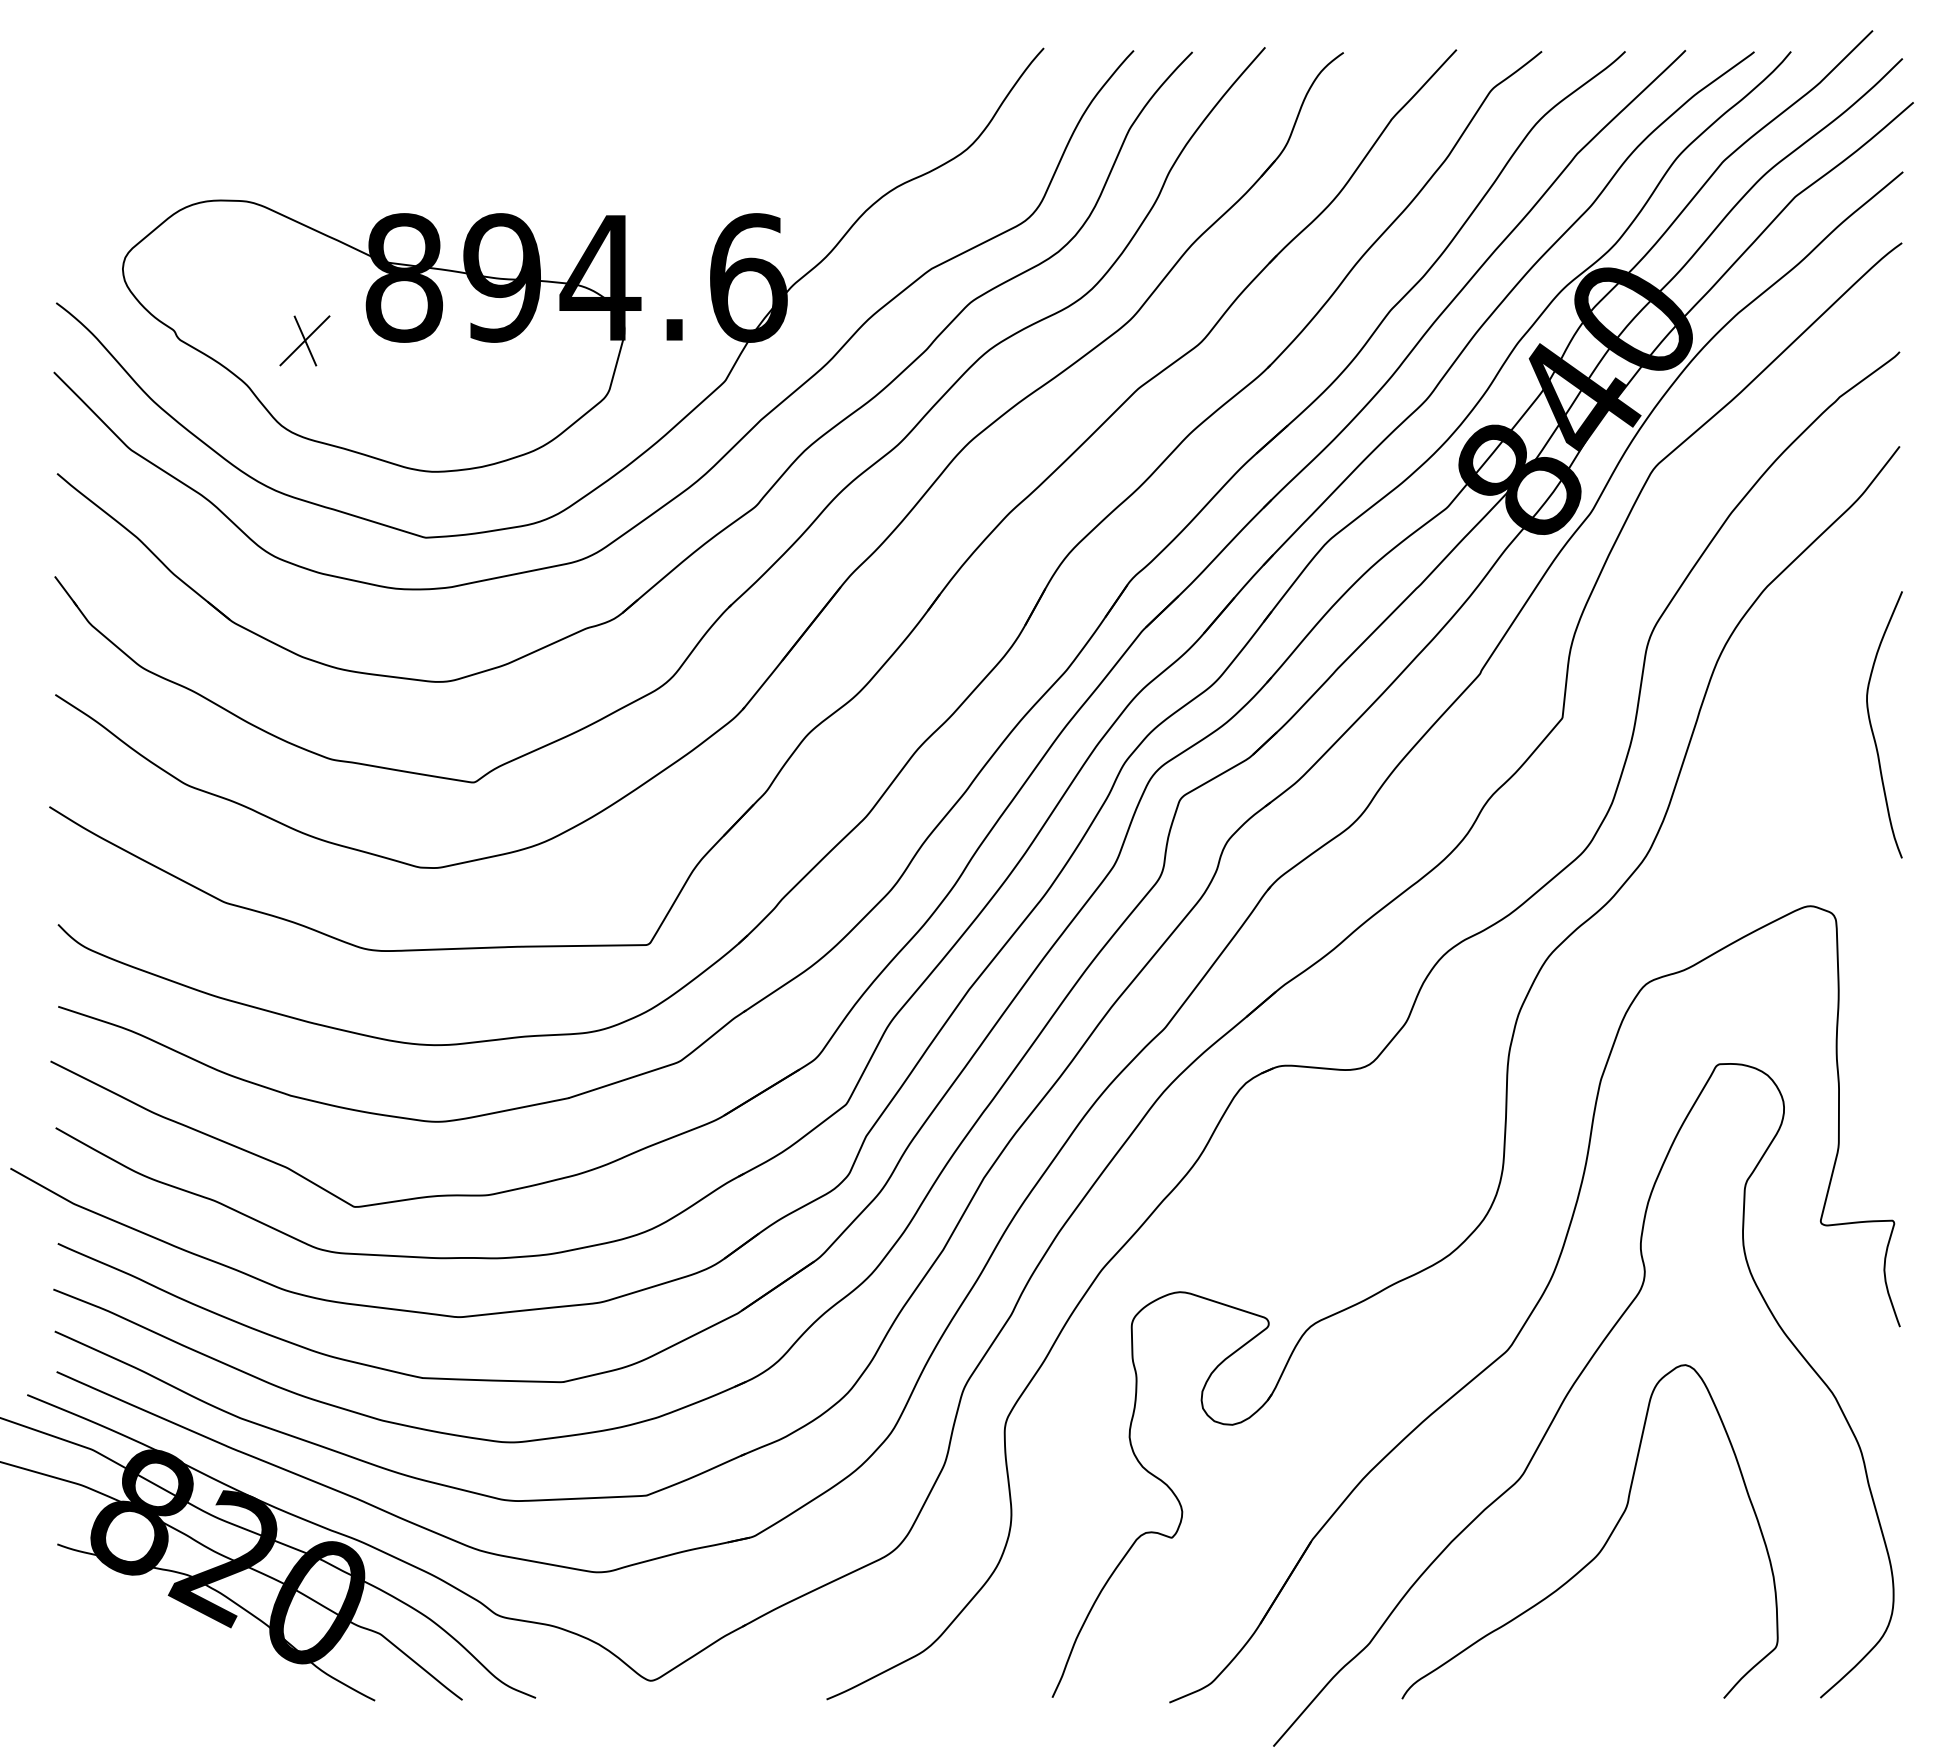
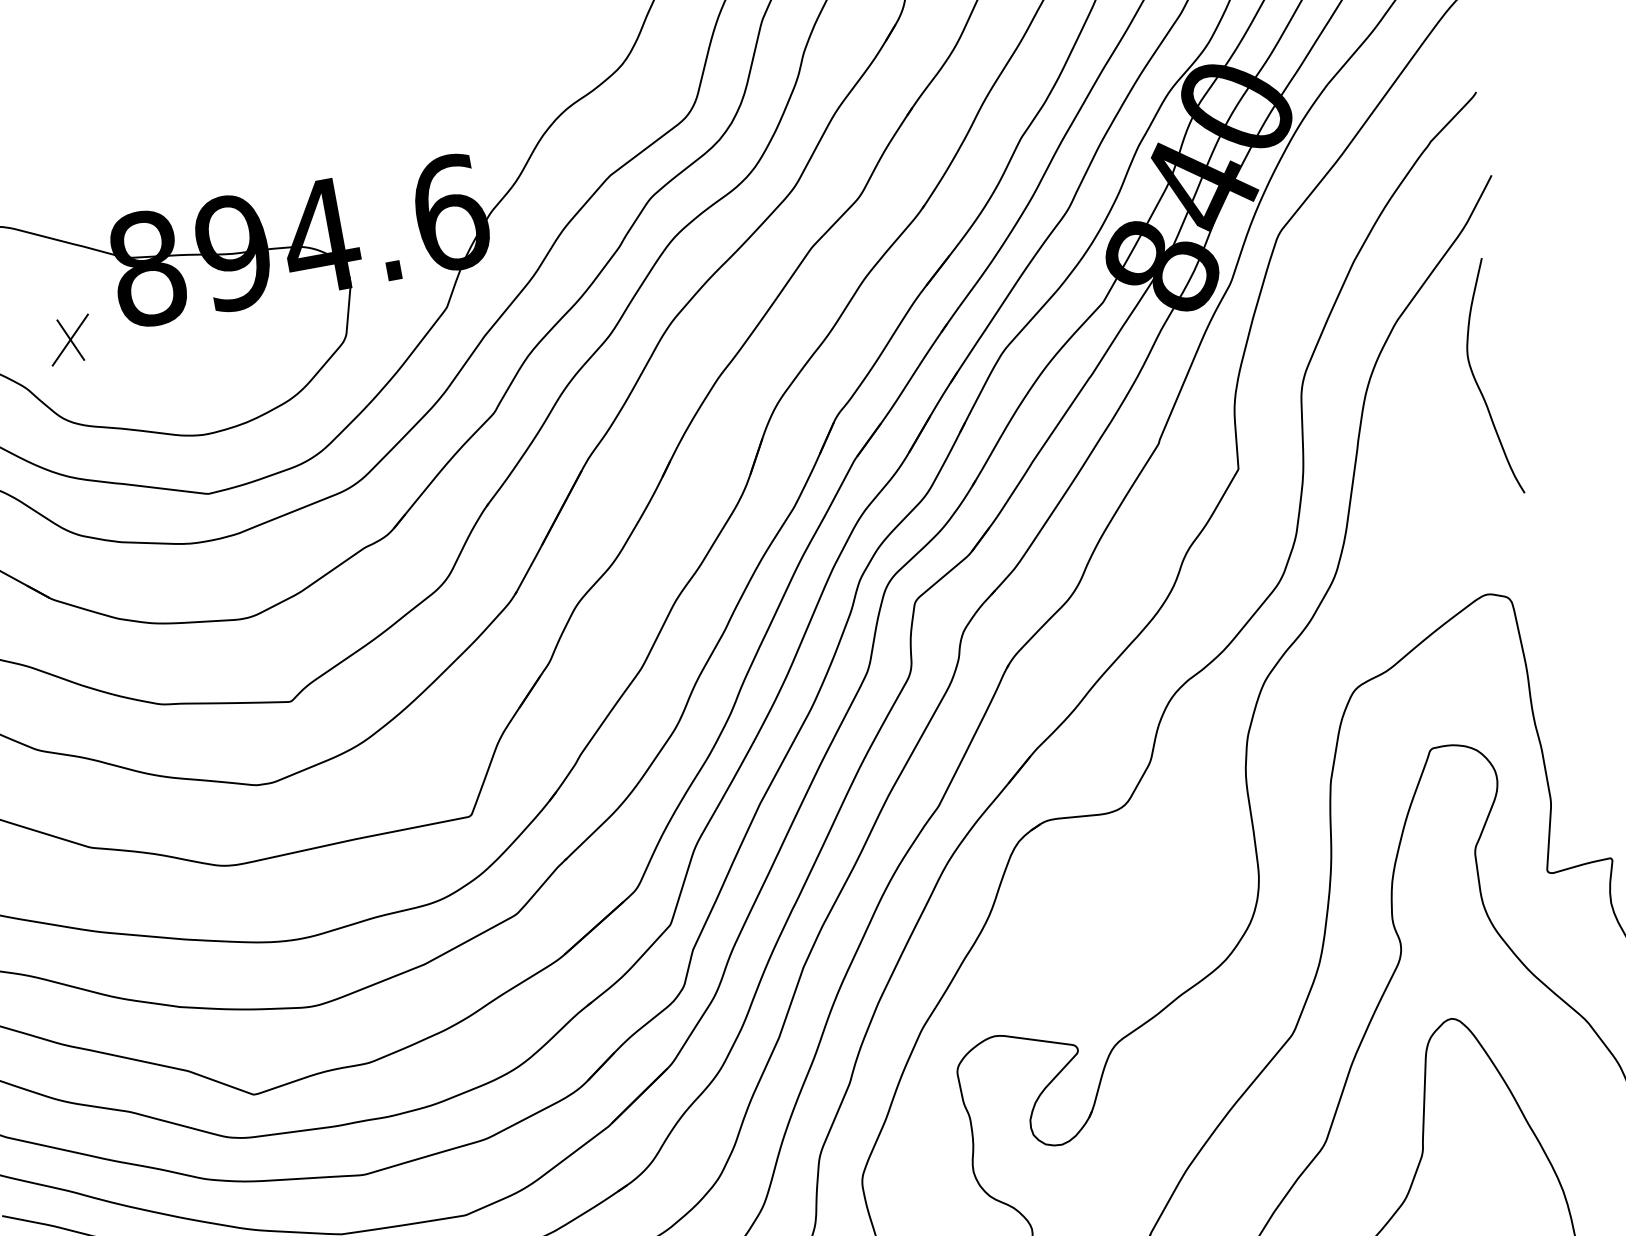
curve: (1872, 727) -> (1477, 382), moved

